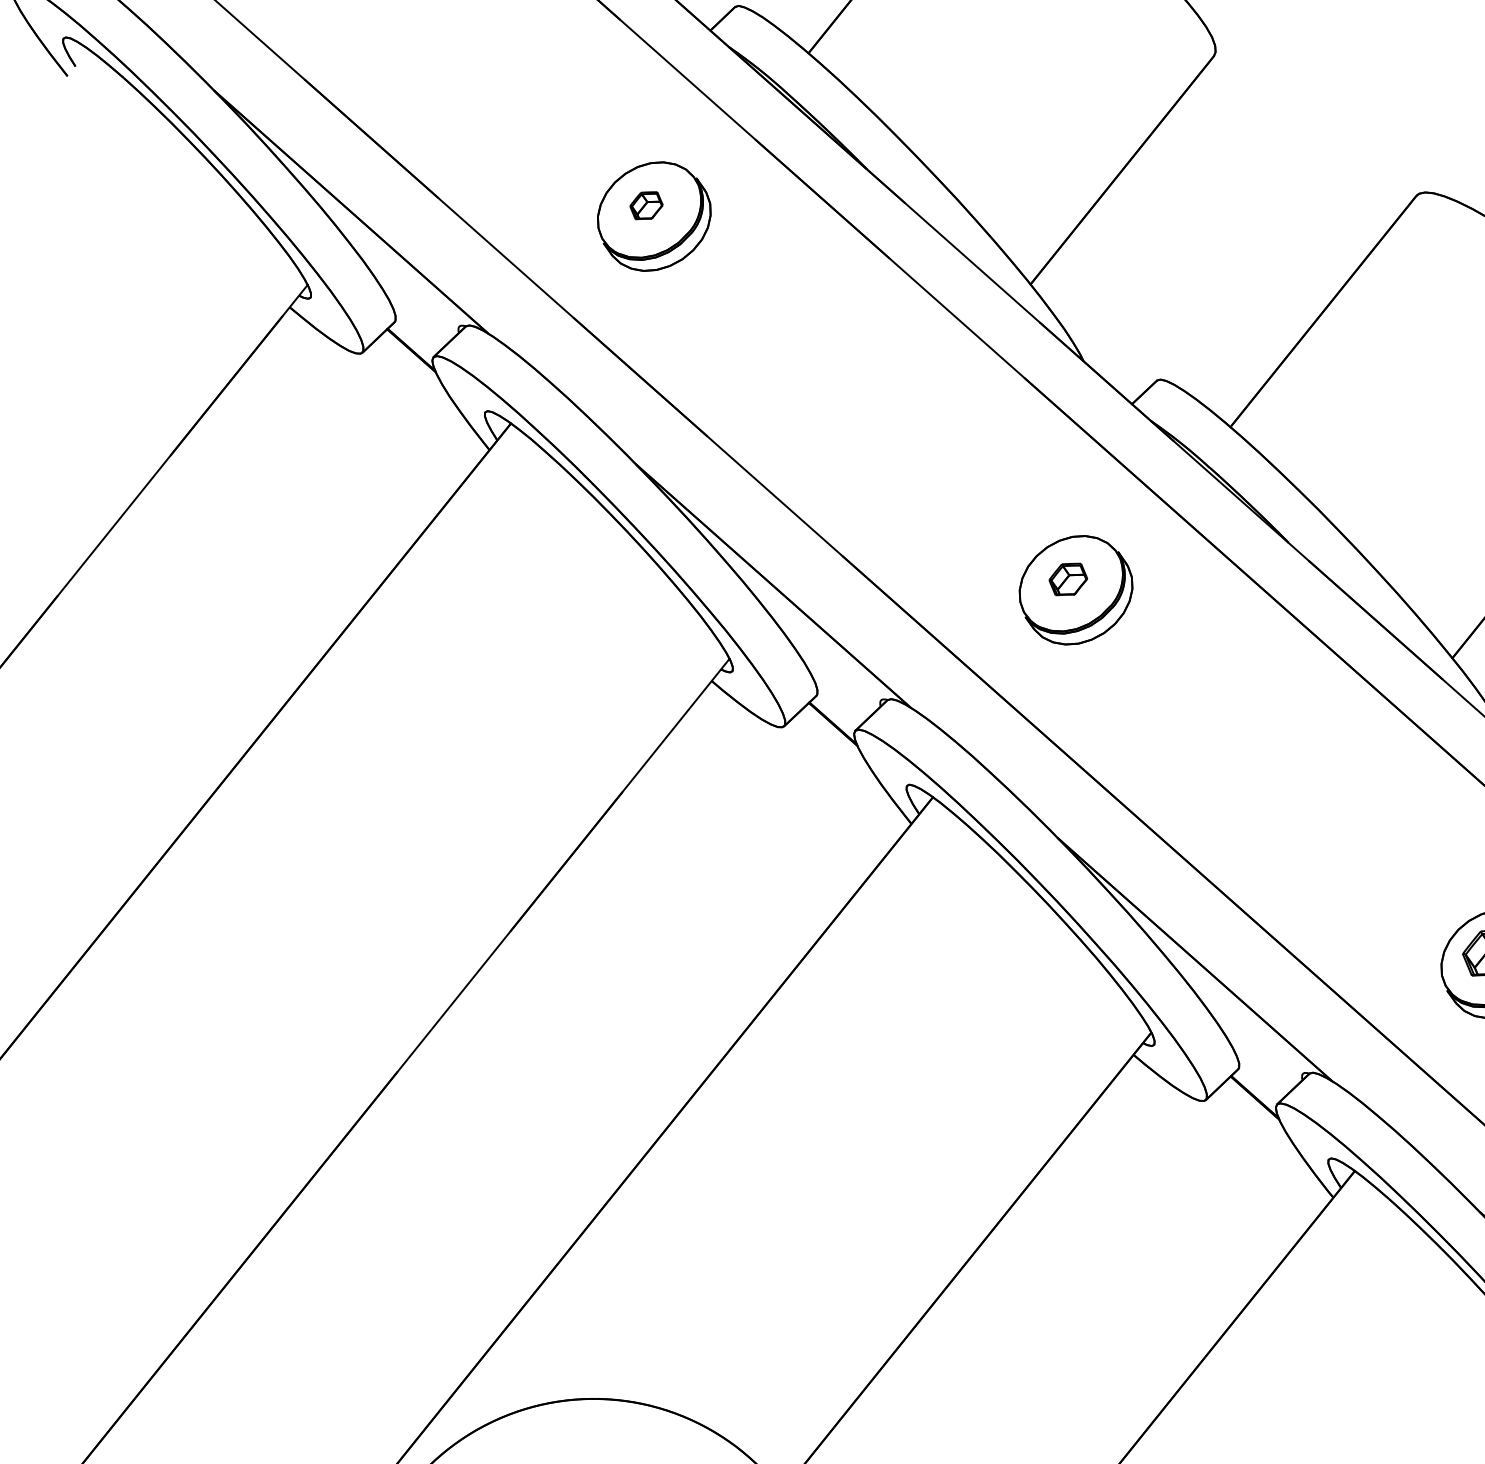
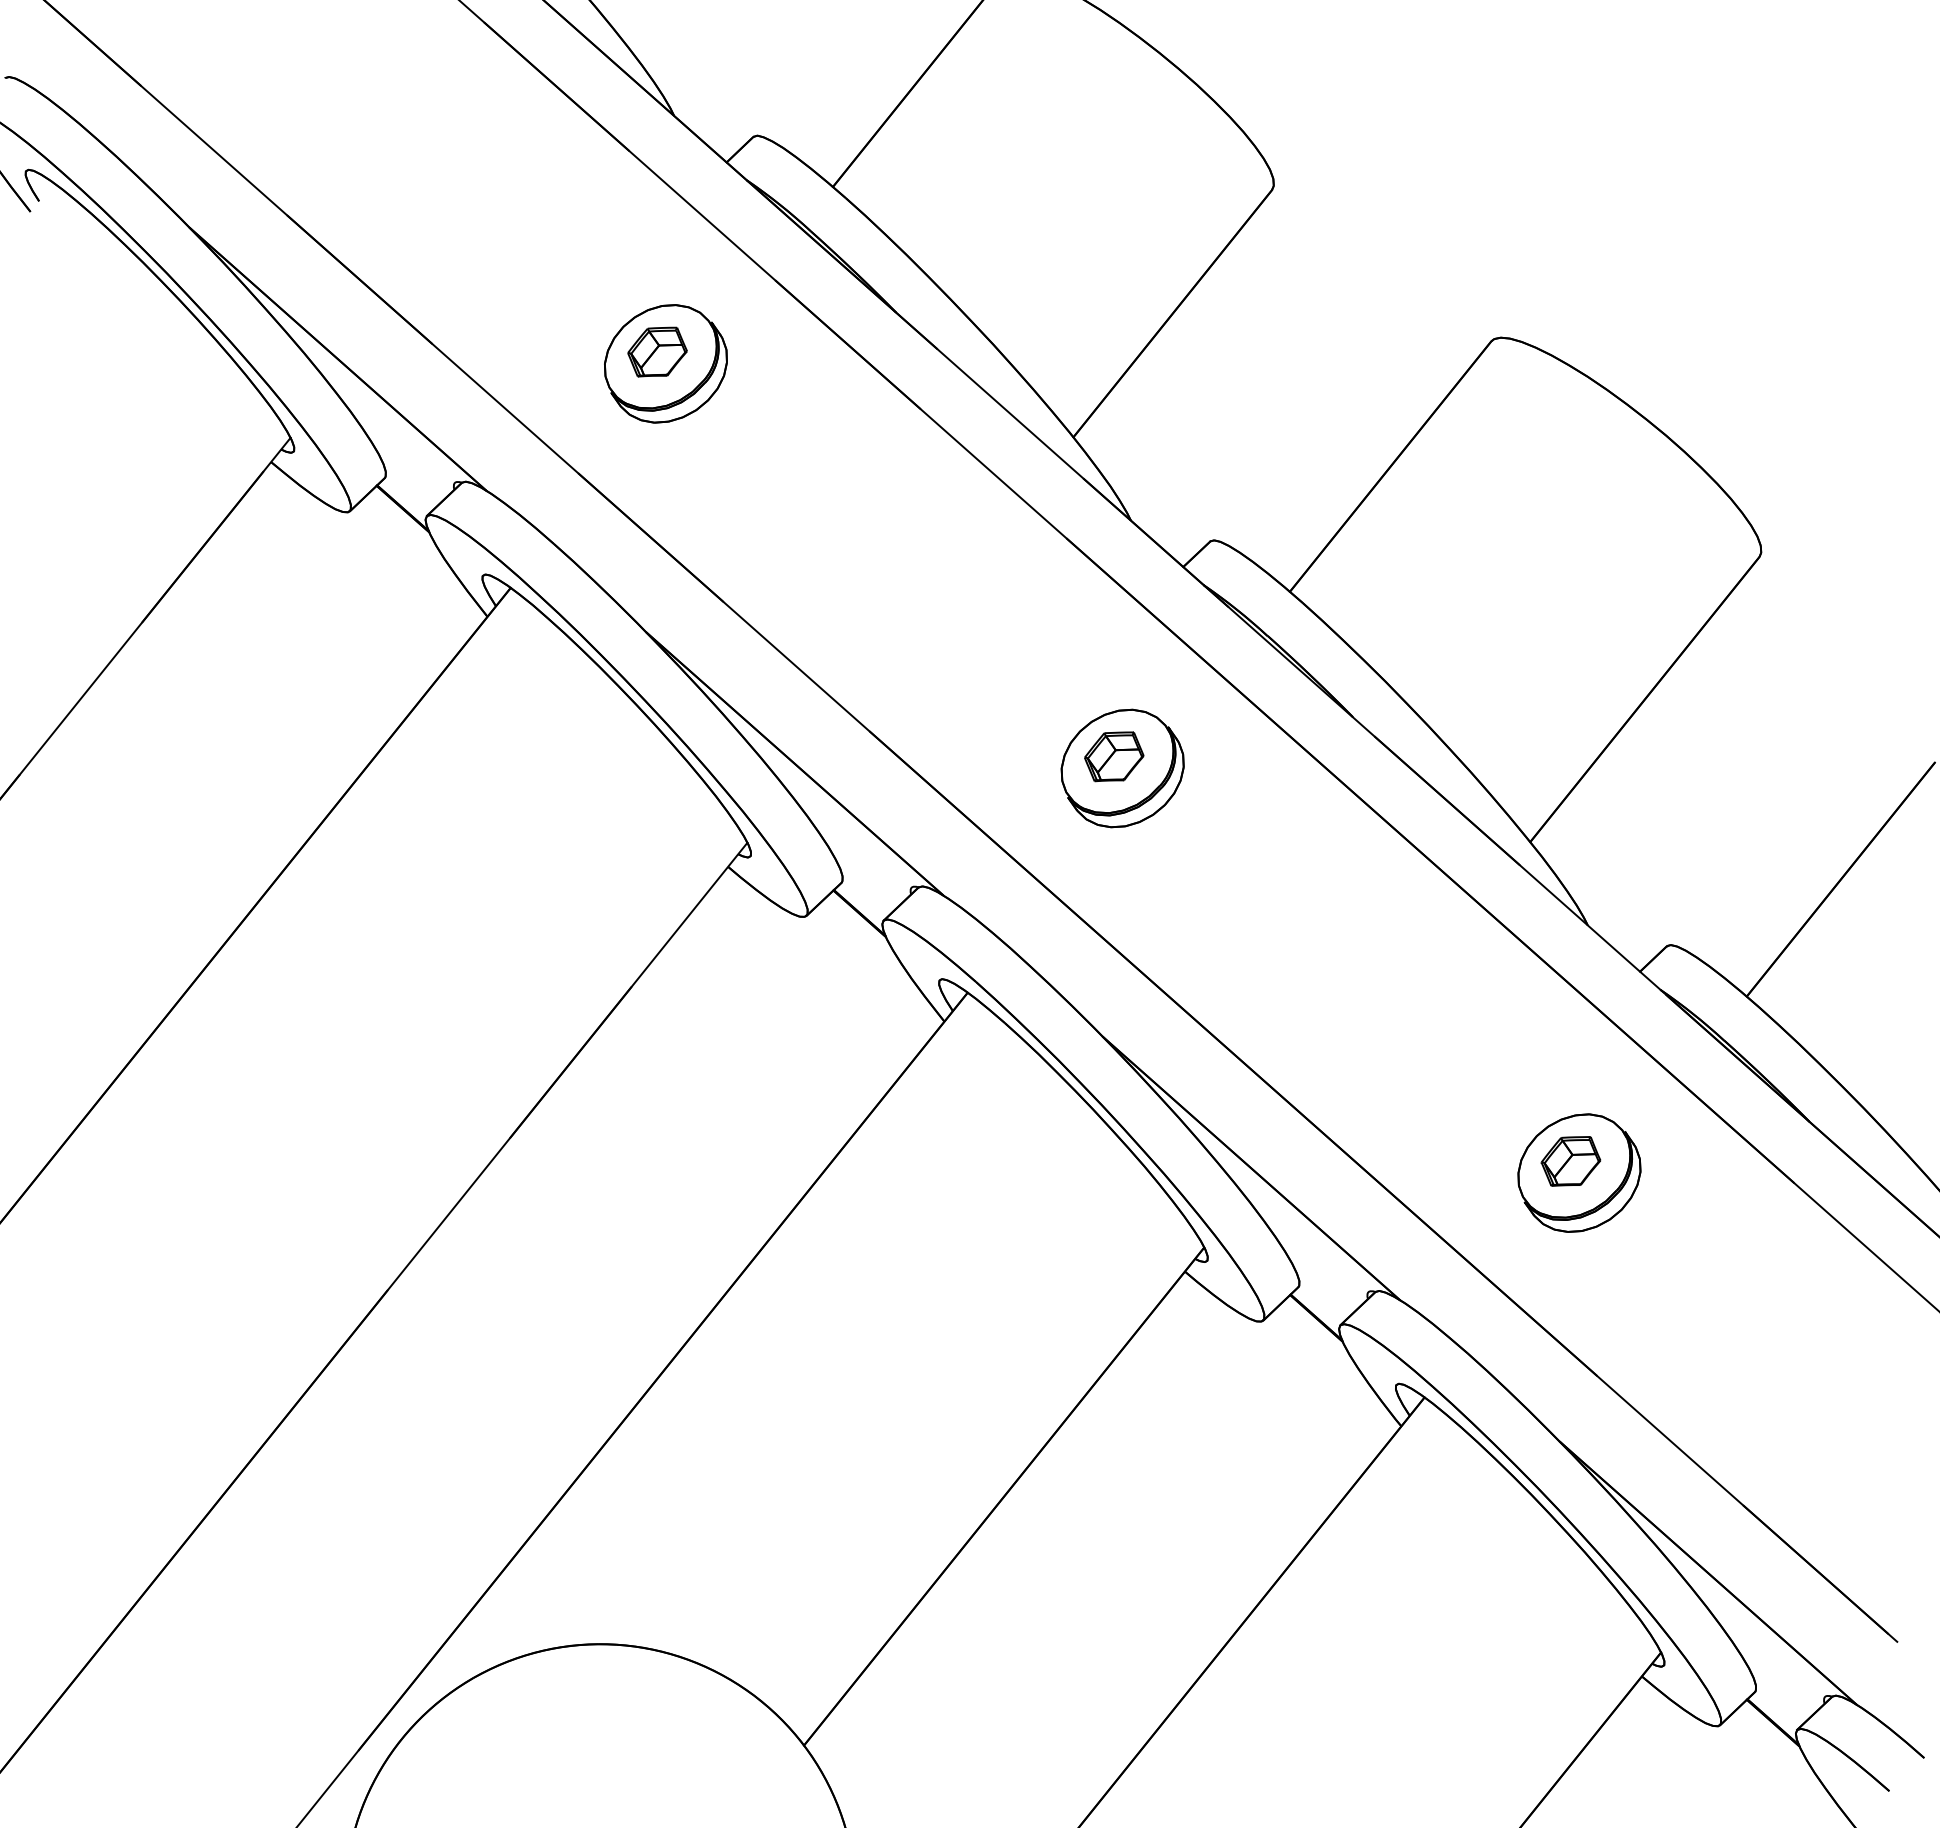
part: (646, 205) -> (657, 351), size x1.67
part: (1068, 579) -> (1114, 756), size x1.43

